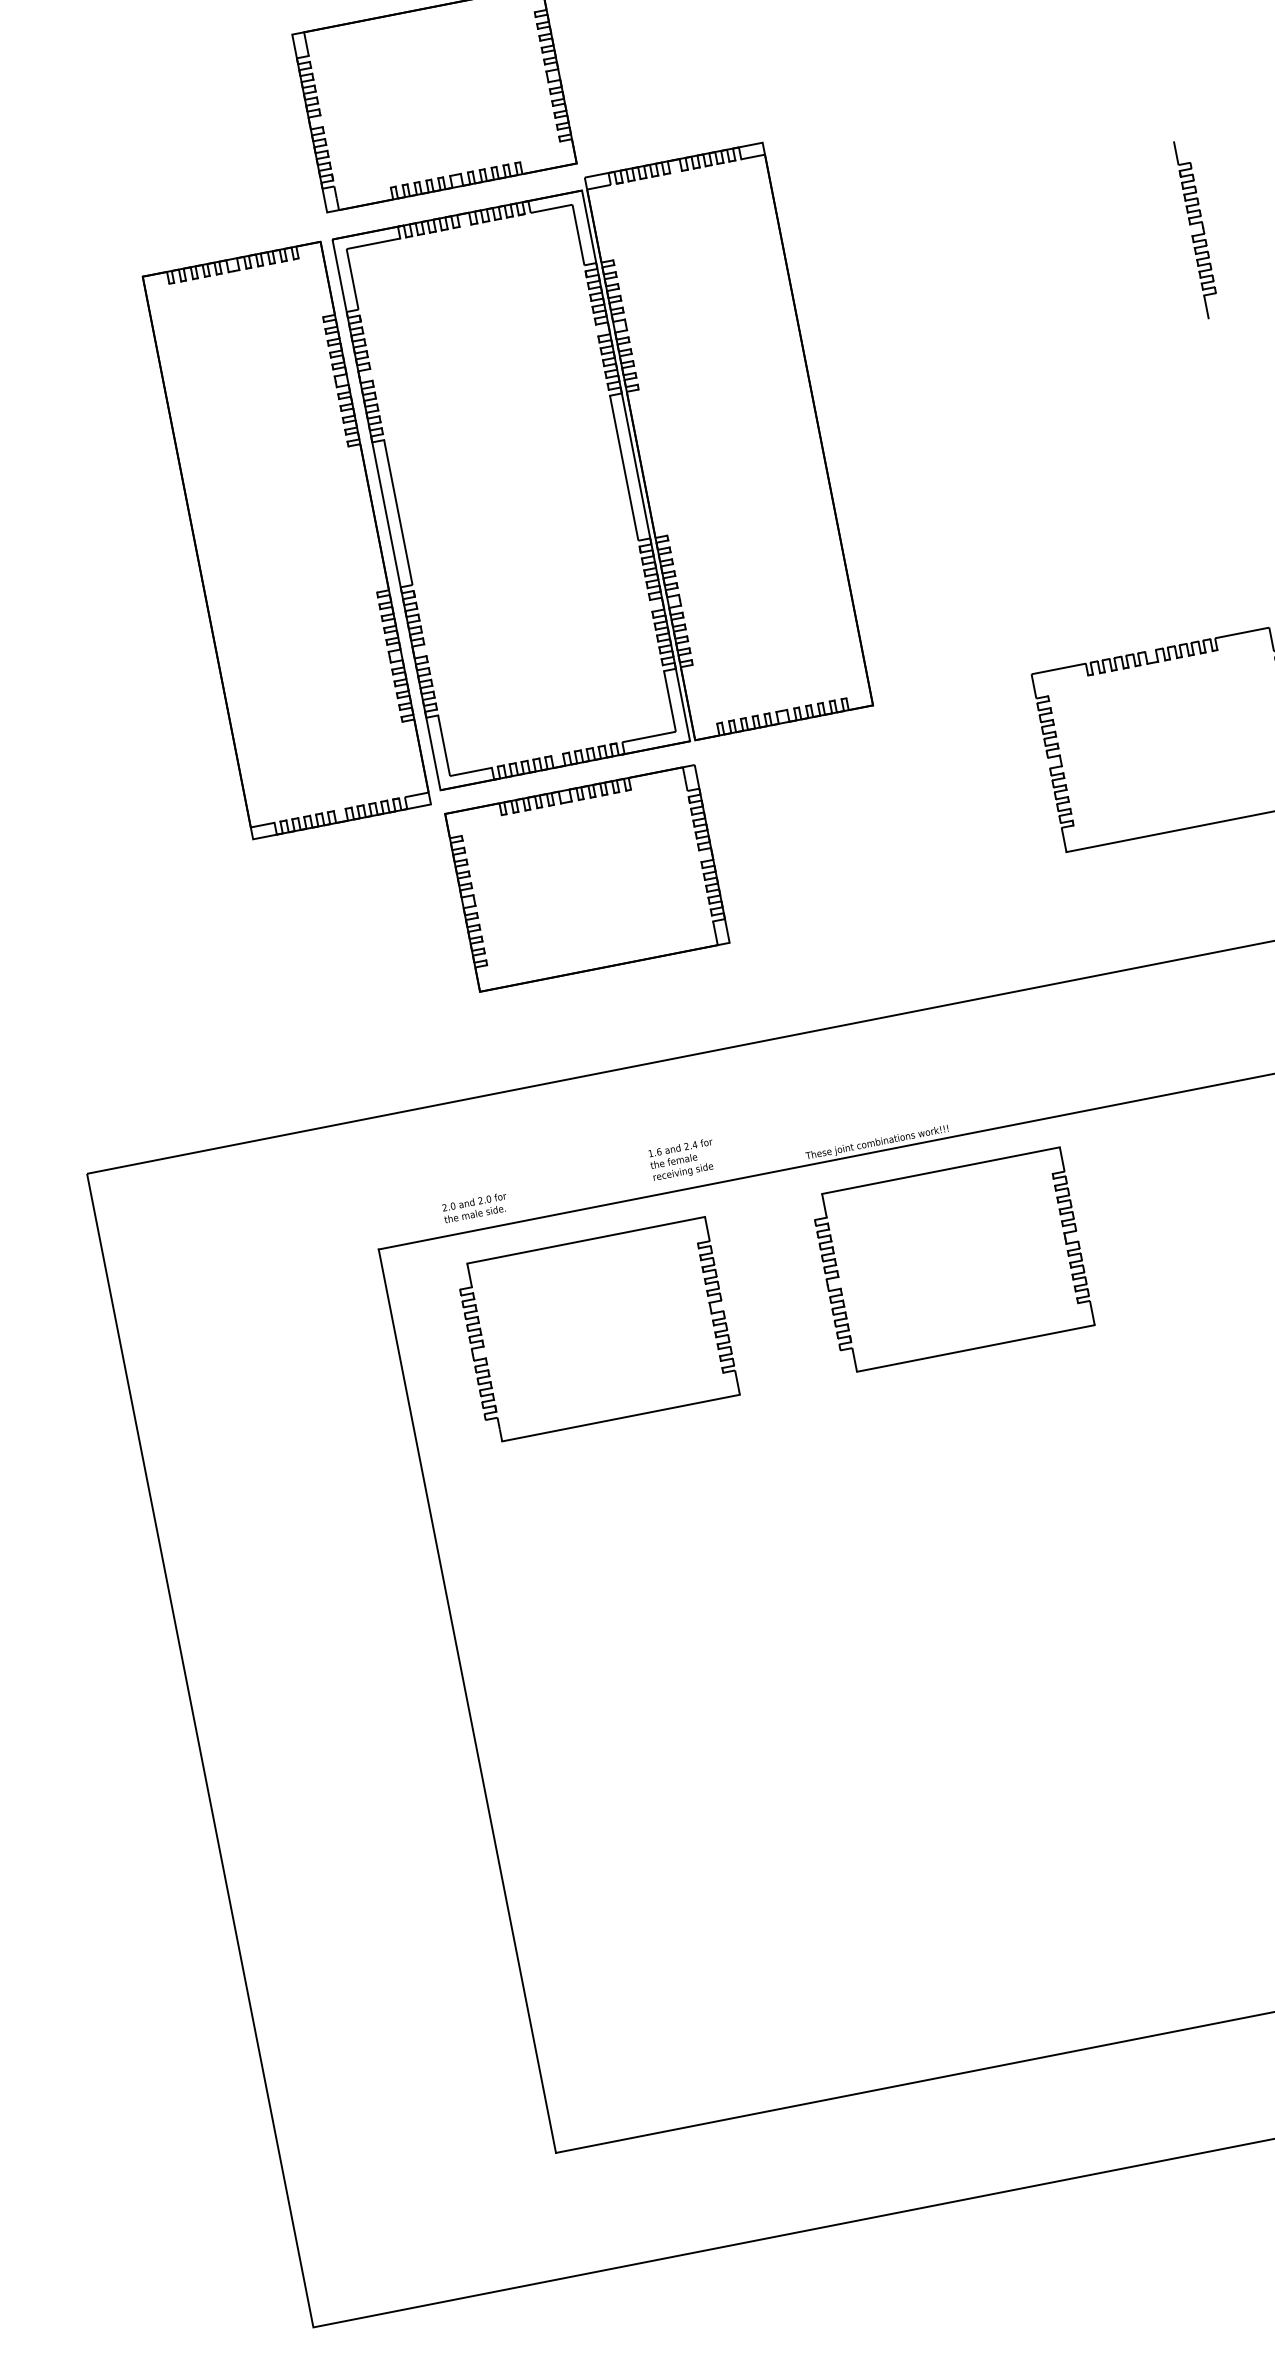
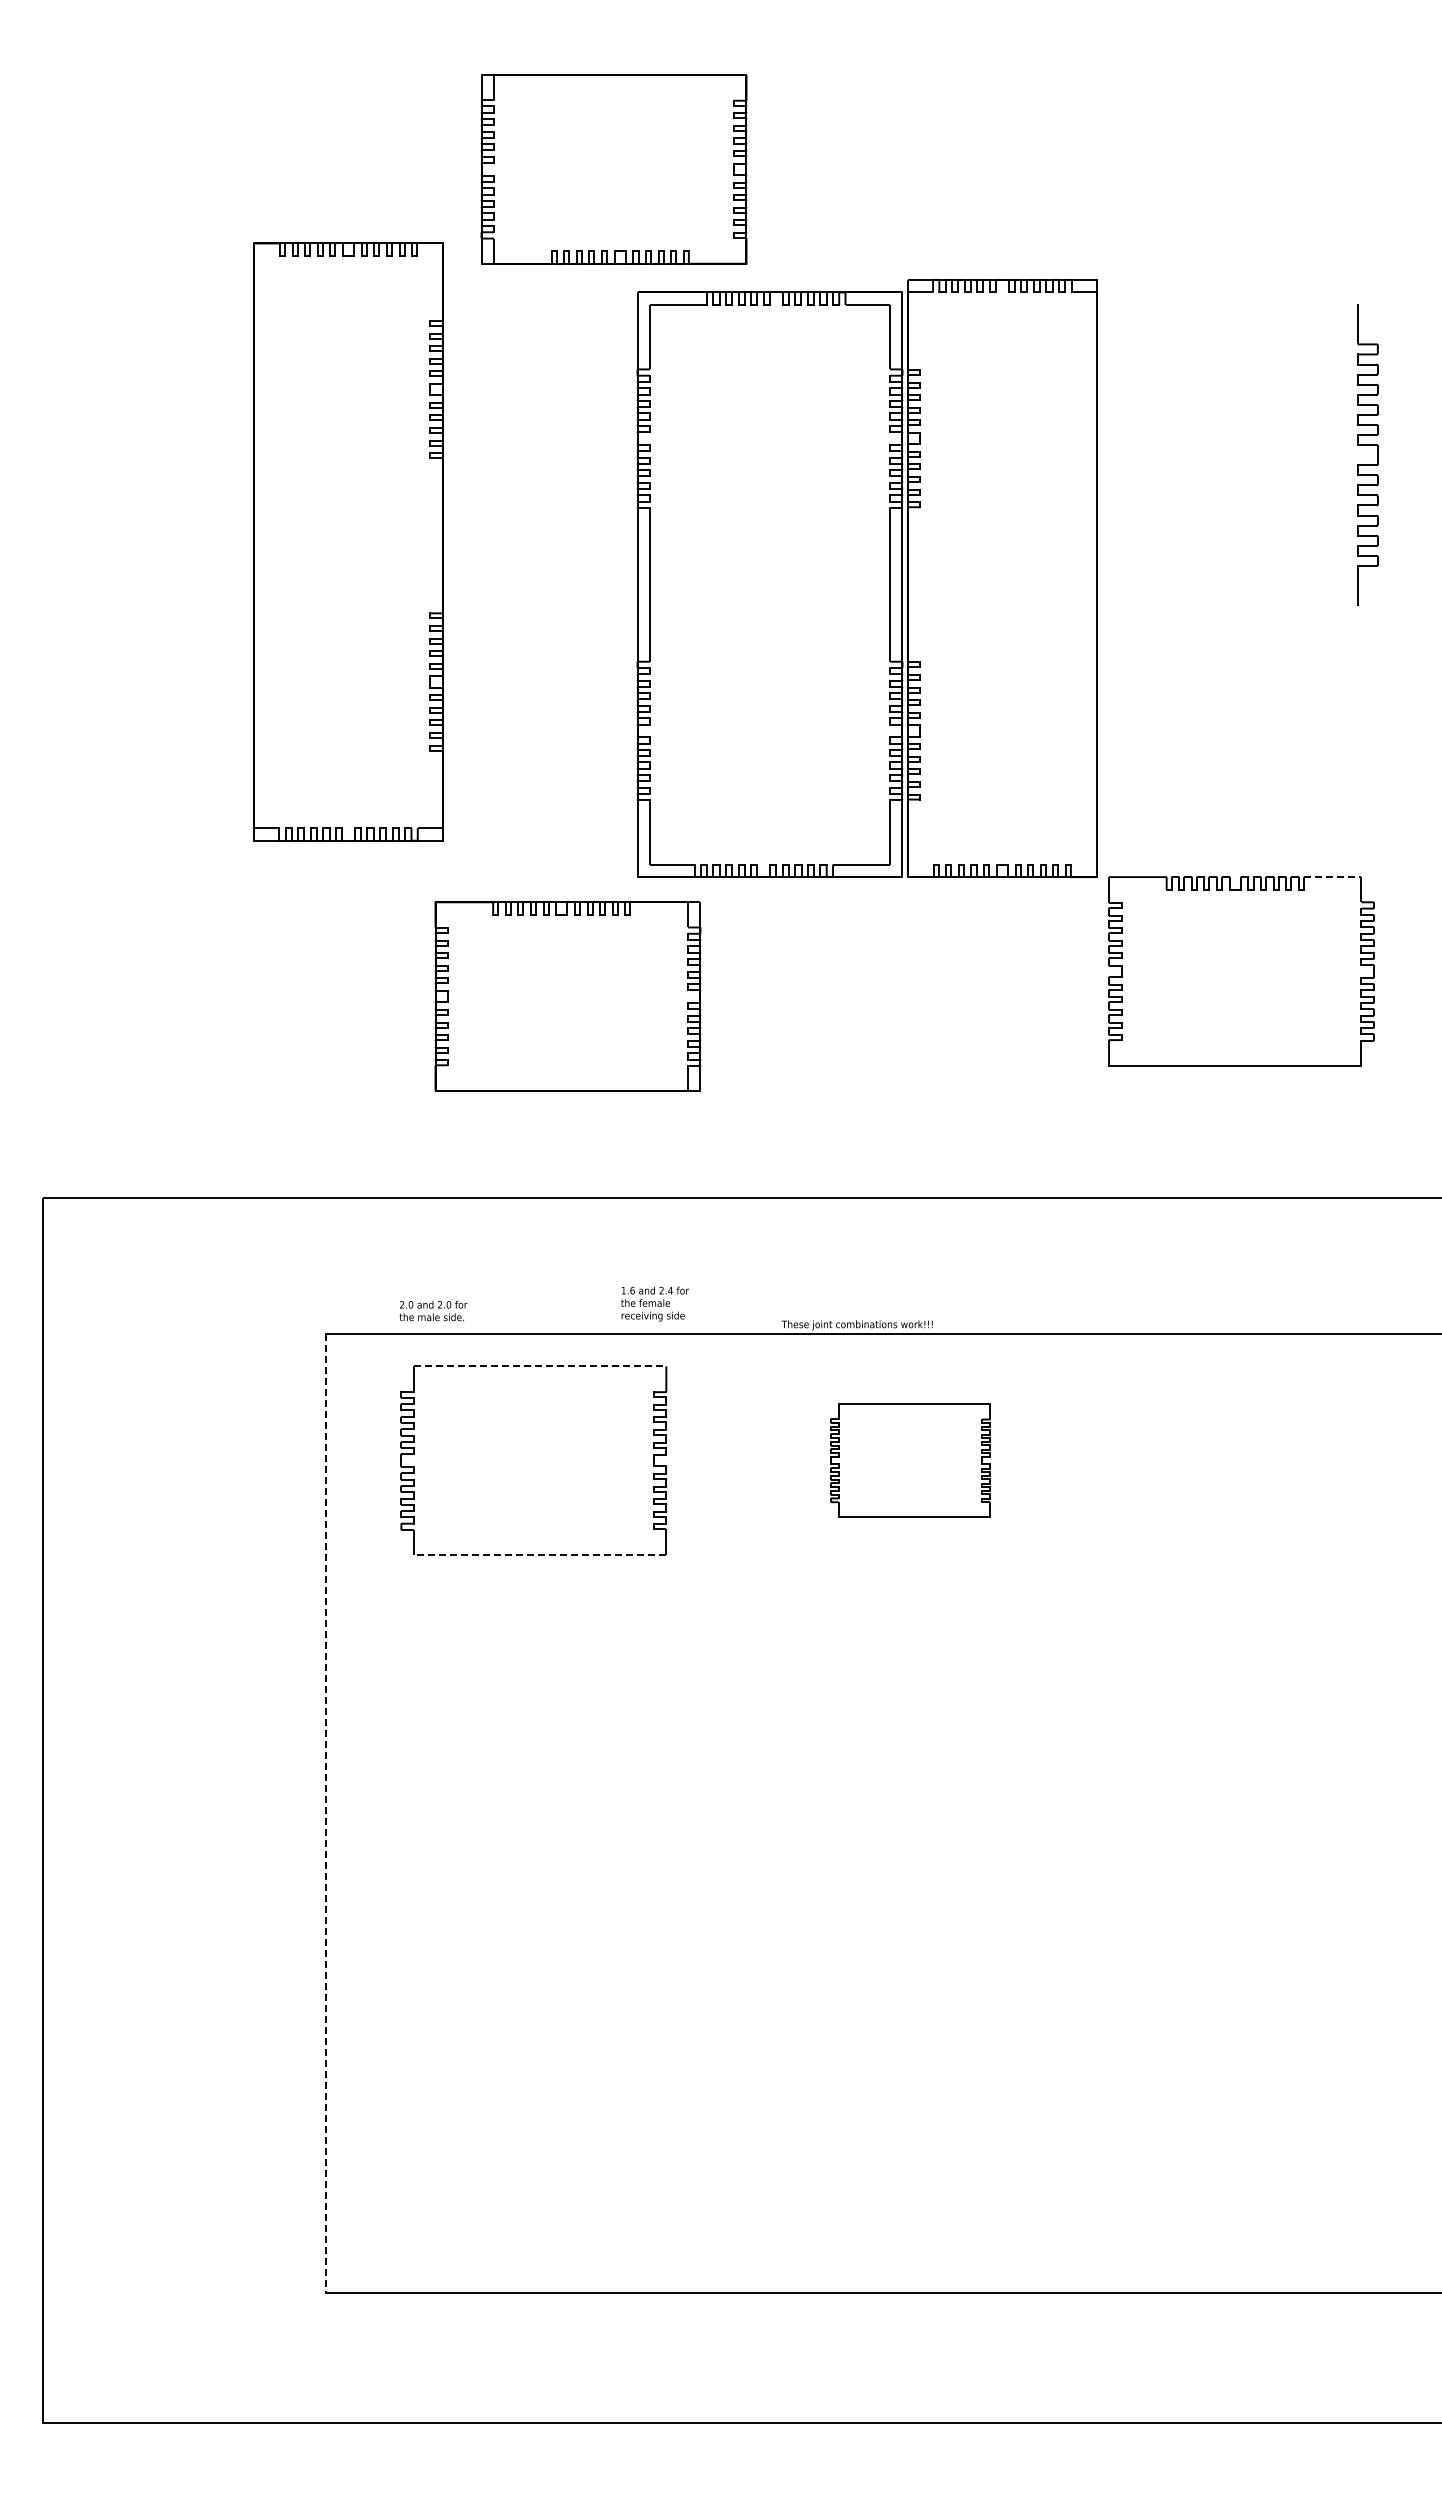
part: (1197, 229) -> (1367, 455), size x1.6
part: (601, 466) -> (866, 578), moved
part: (286, 540) -> (348, 541), moved
line: (1242, 633) -> (1332, 877), solid -> dashed
part: (586, 878) -> (567, 996), moved
line: (586, 1240) -> (540, 1366), solid -> dashed
part: (952, 1260) -> (910, 1460), size x0.6
line: (620, 1418) -> (539, 1555), solid -> dashed
line: (467, 1700) -> (326, 1813), solid -> dashed

